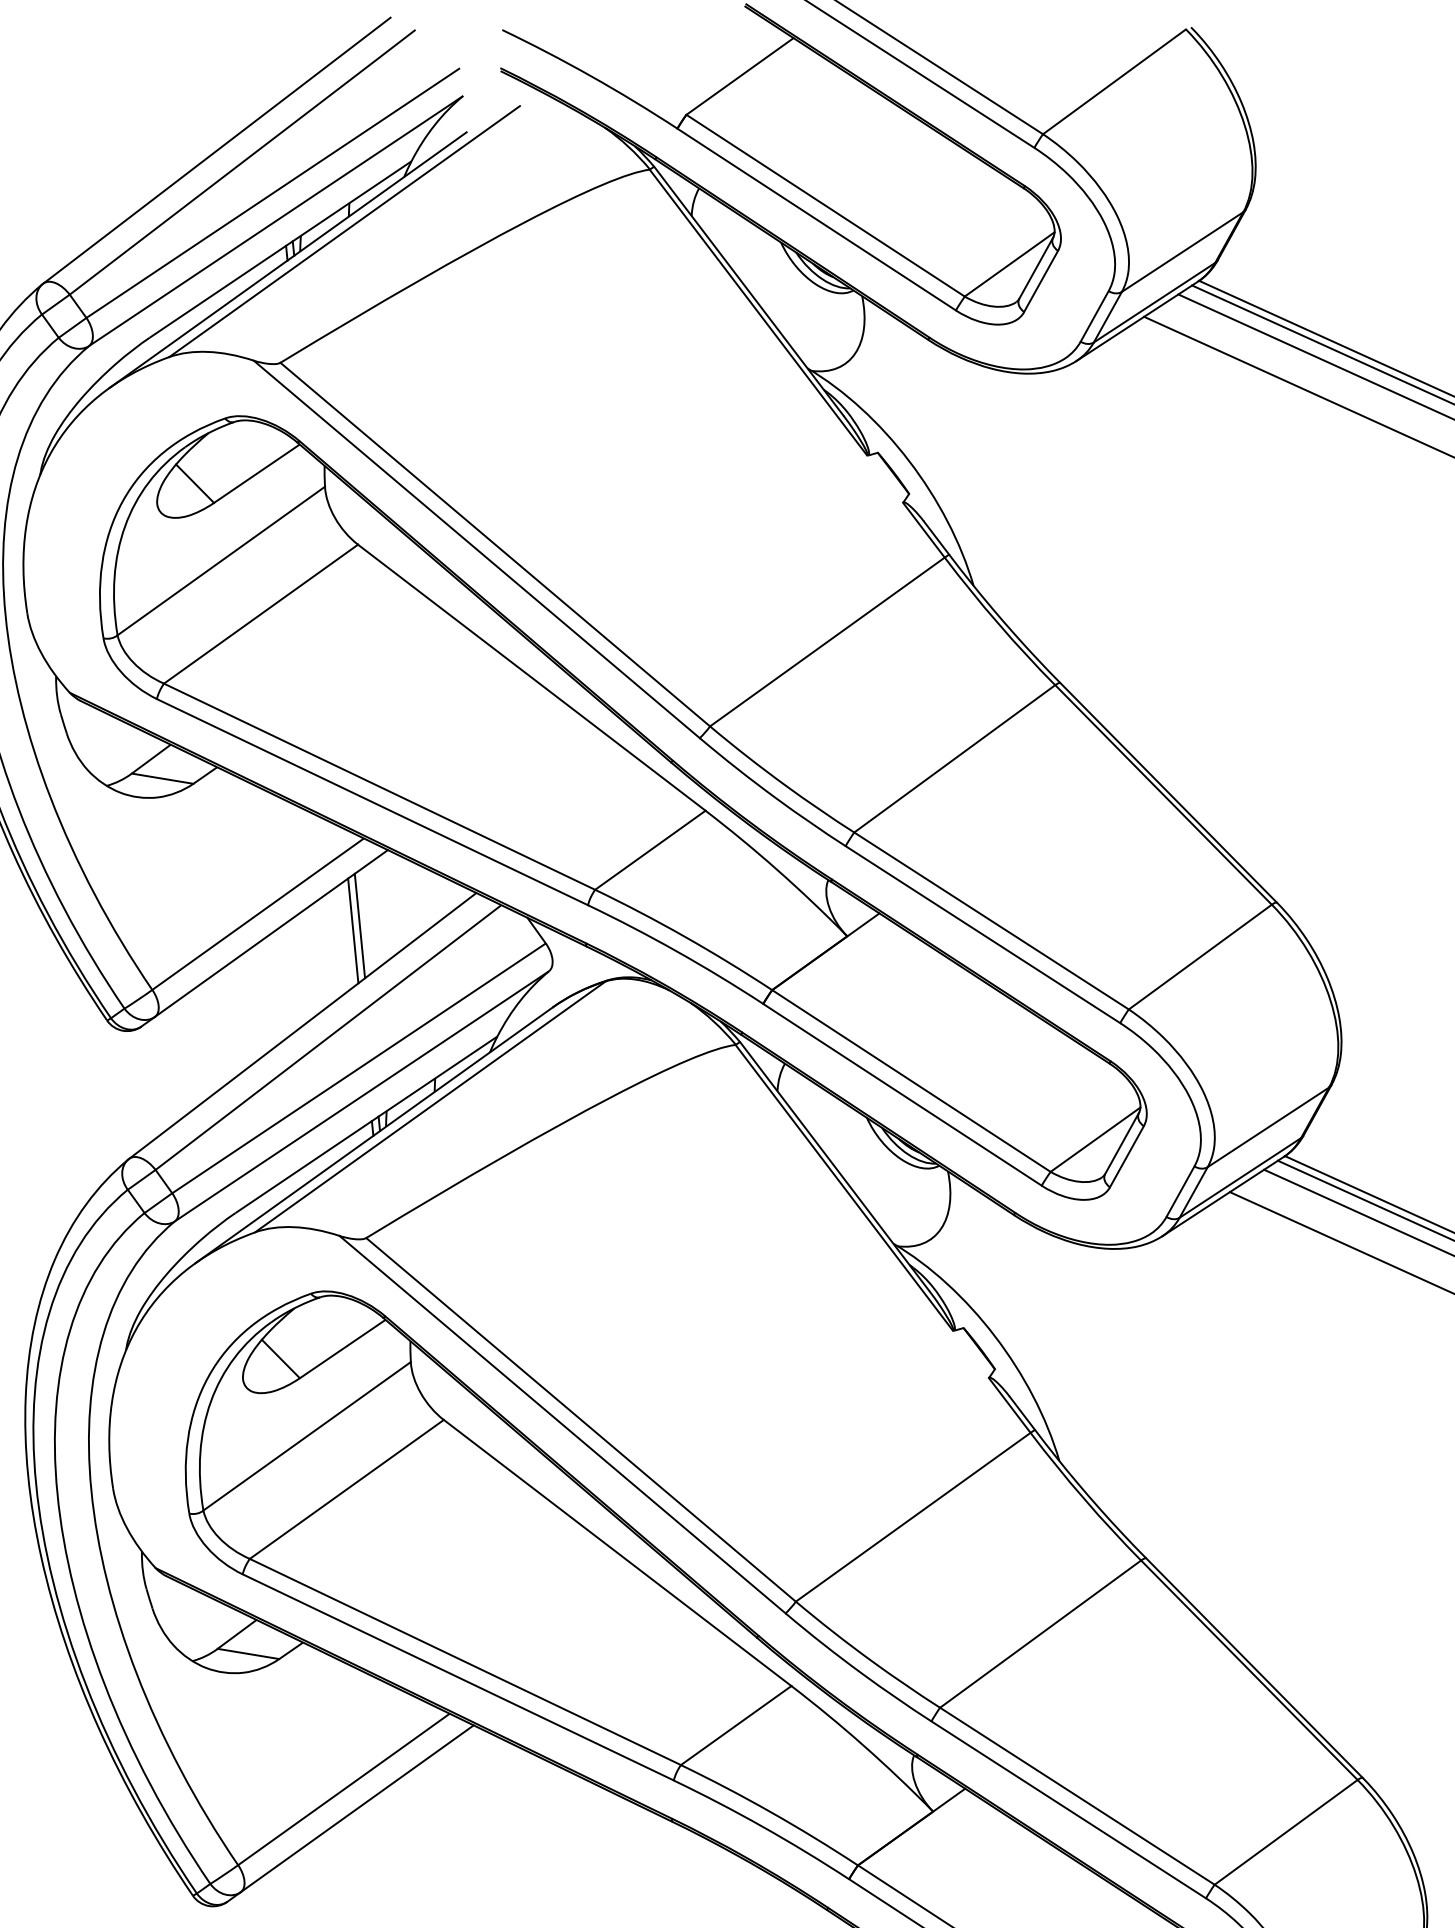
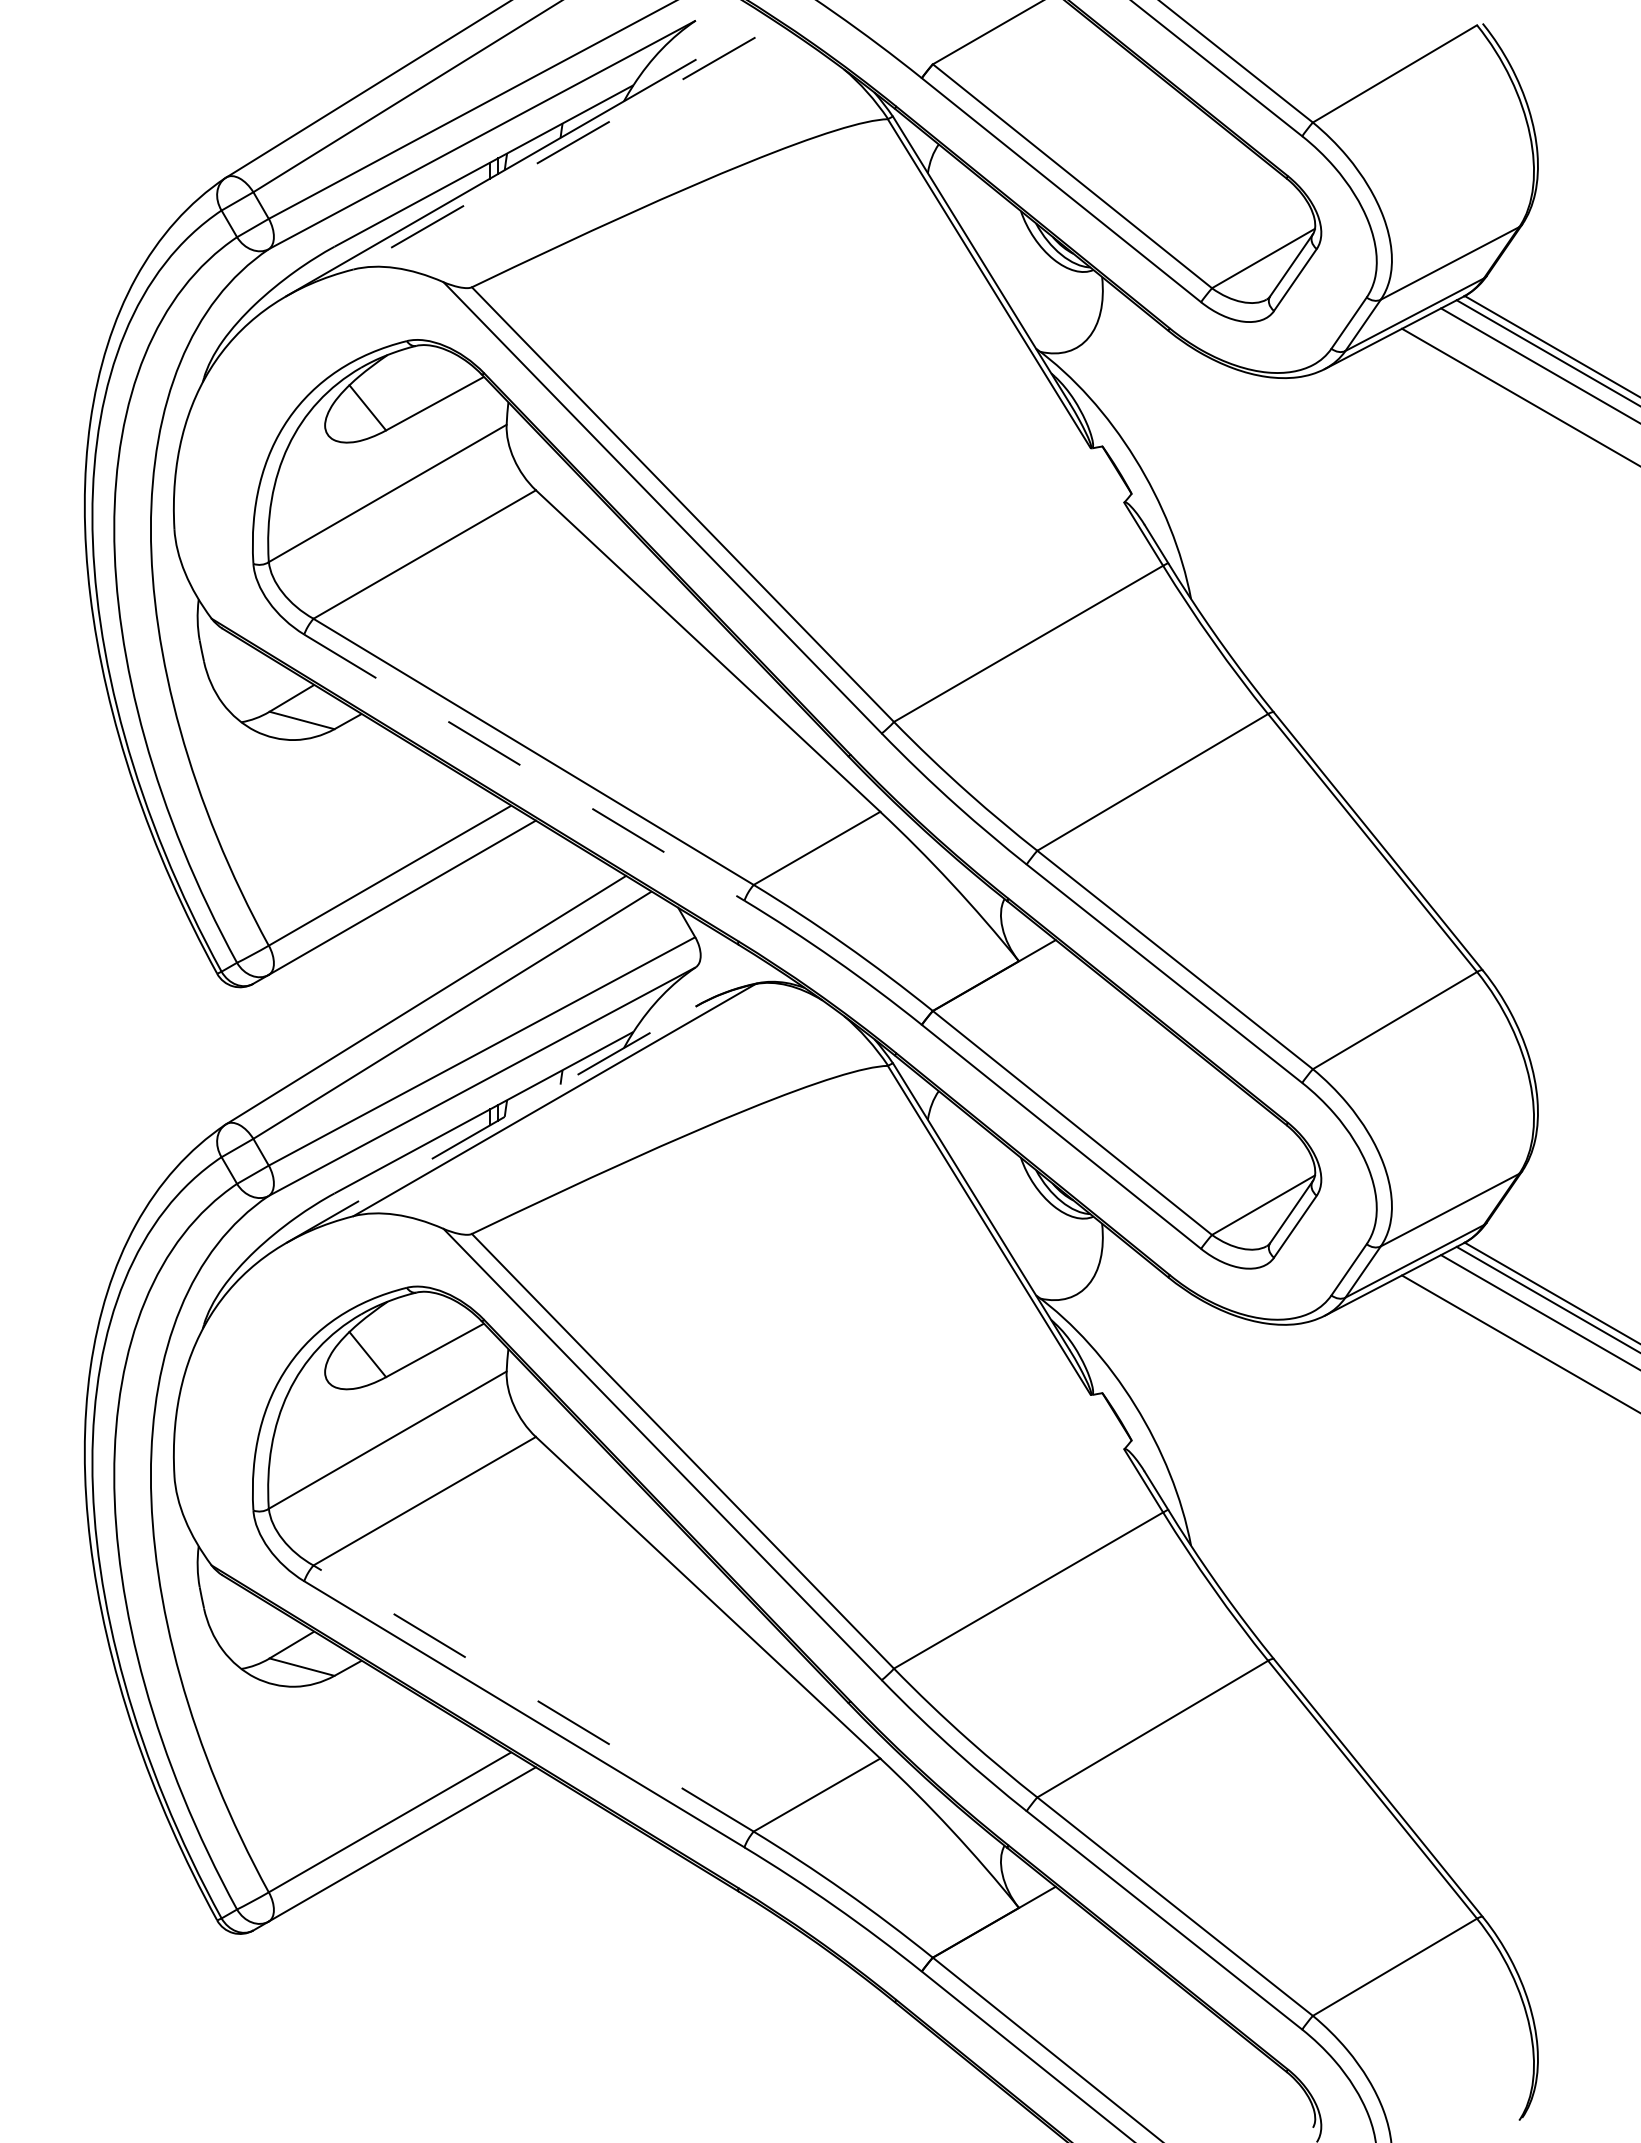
line: (344, 231) -> (554, 153), solid -> dashed
line: (372, 802) -> (524, 767), solid -> dashed
line: (359, 925) -> (497, 898), removed
line: (353, 930) -> (490, 903), removed
line: (374, 1135) -> (491, 1124), solid -> dashed
line: (465, 1661) -> (533, 1698), solid -> dashed

